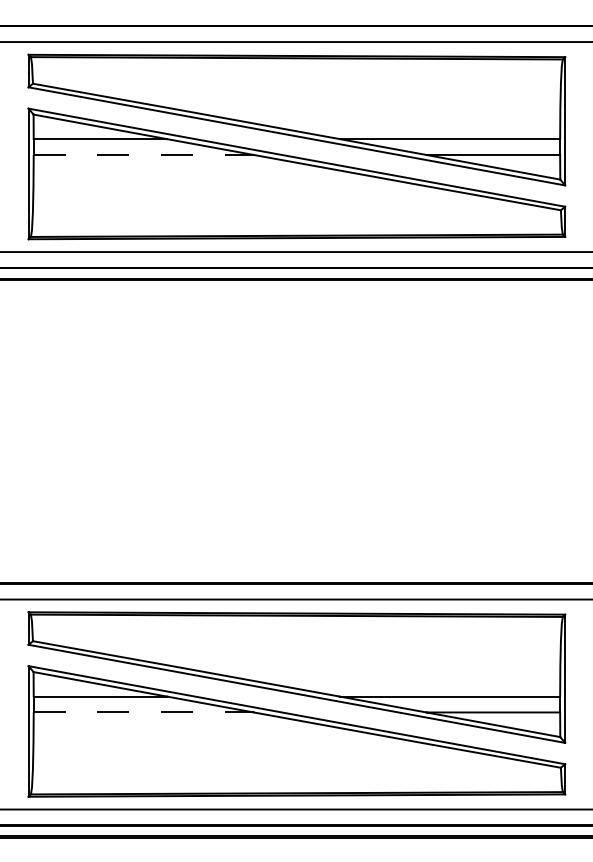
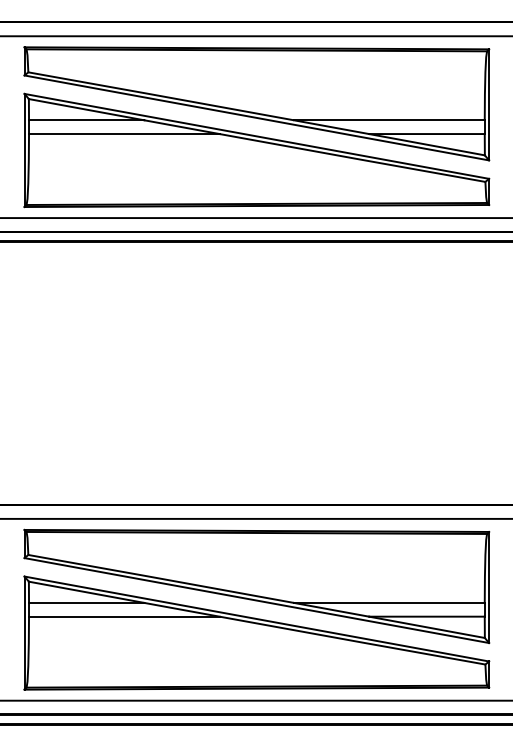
line: (144, 155) -> (124, 134), dashed -> solid
line: (144, 712) -> (124, 616), dashed -> solid

